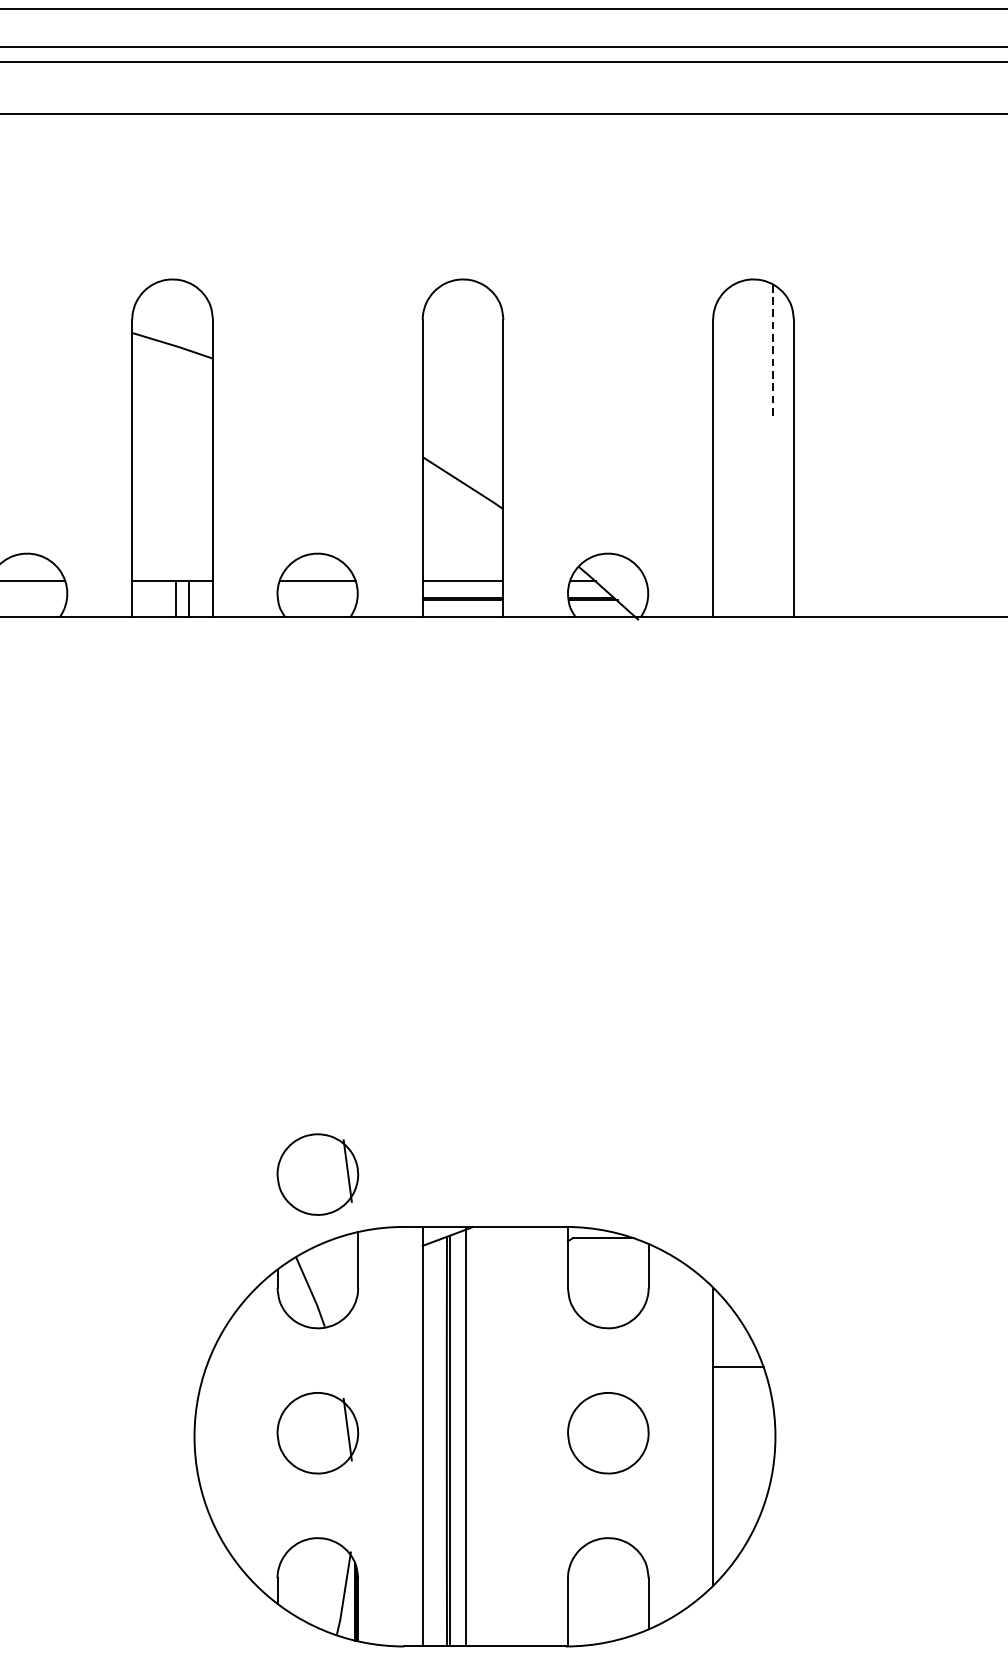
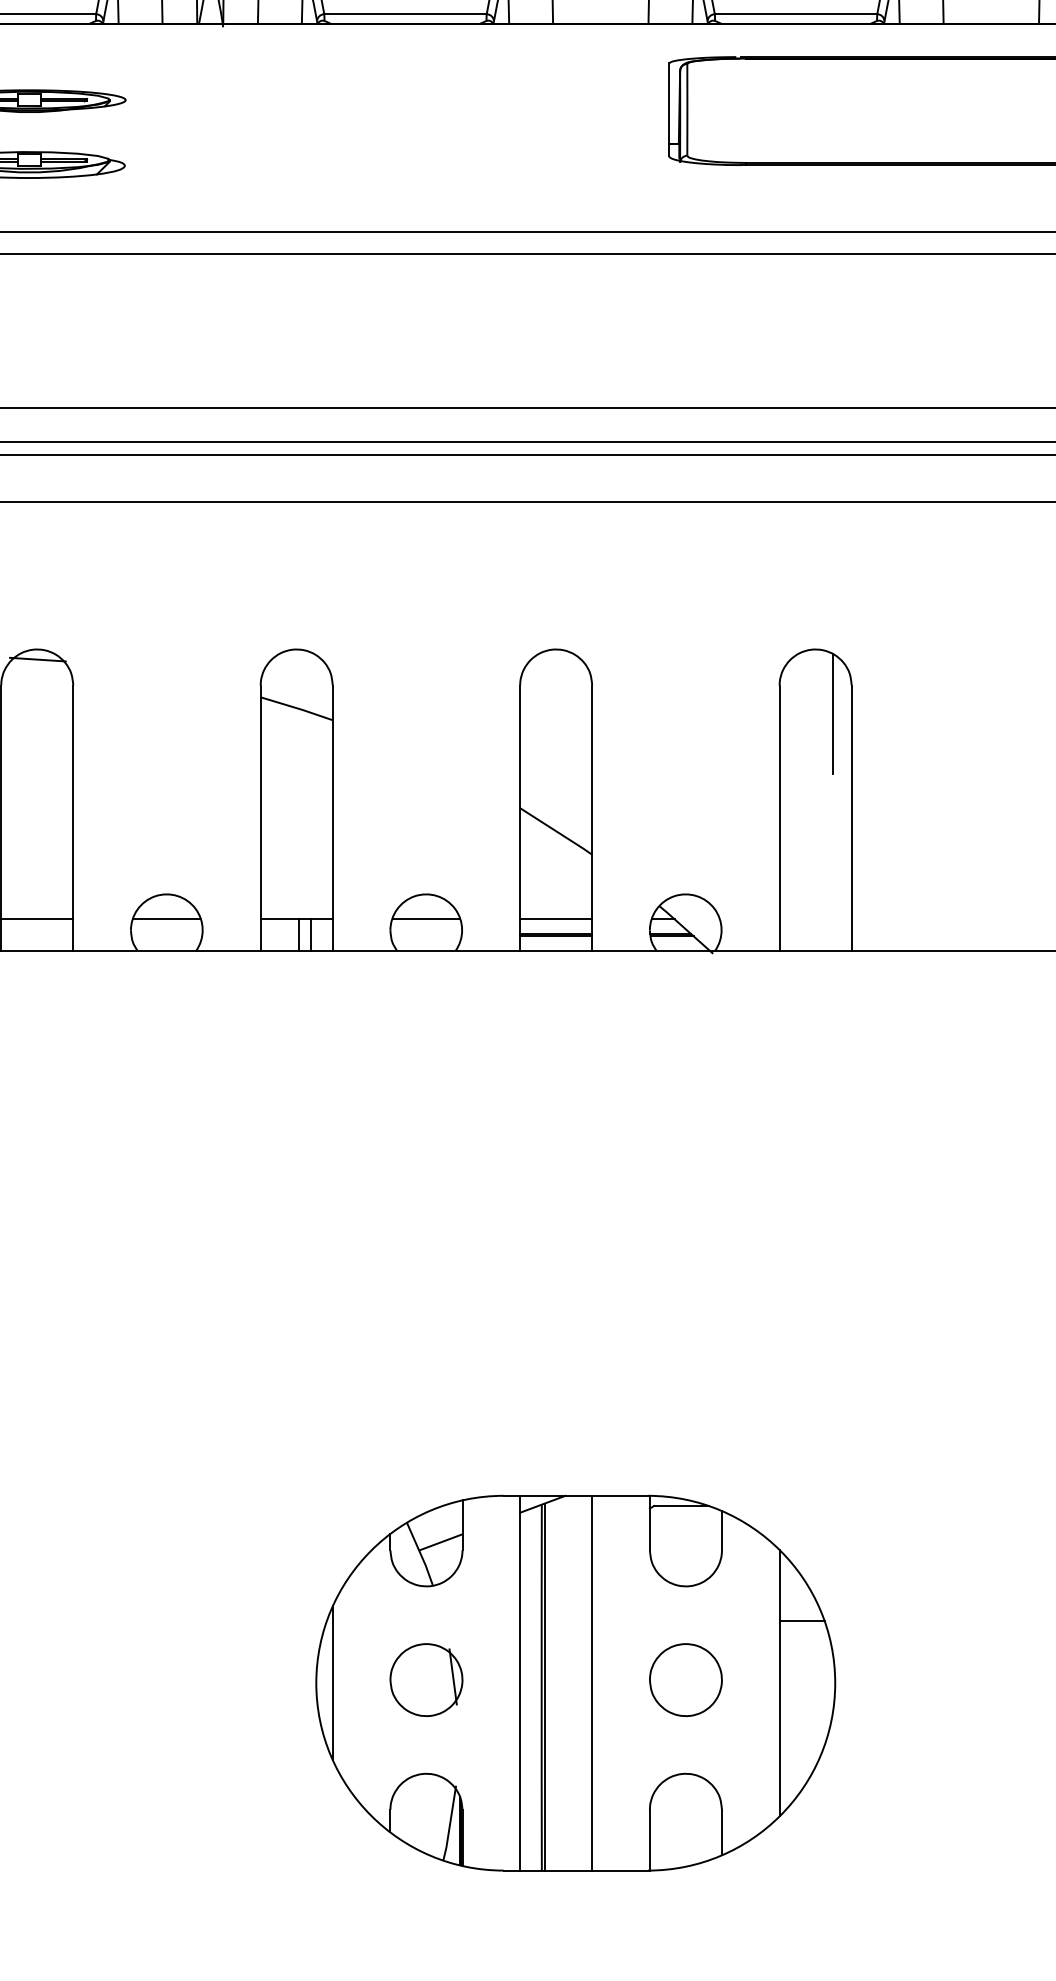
line: (772, 352) -> (832, 714), dashed -> solid
part: (317, 1175) -> (426, 1449), removed
line: (333, 1279) -> (440, 1542), added
line: (212, 1435) -> (332, 1682), added
line: (466, 1435) -> (592, 1682), moved

